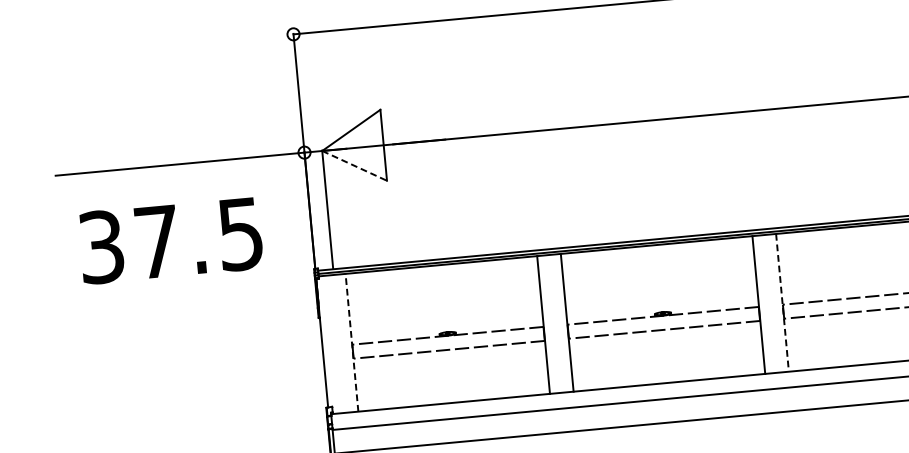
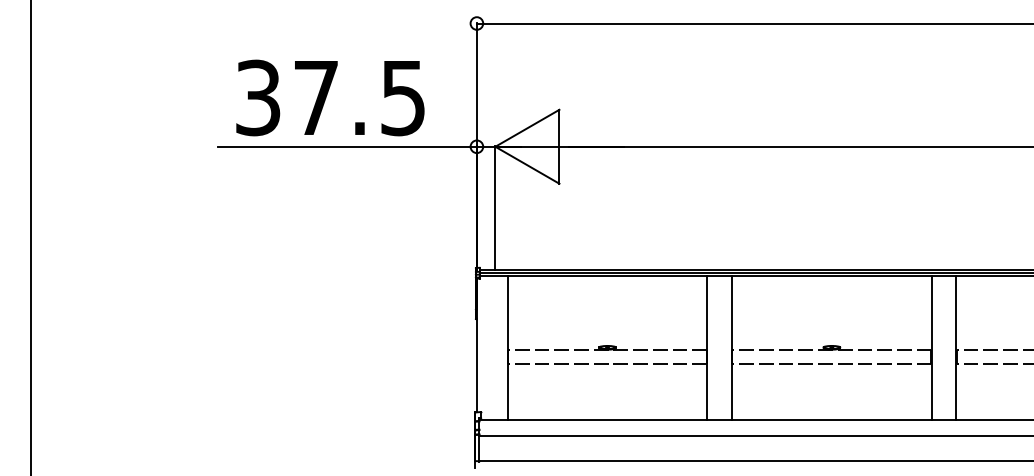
line: (354, 166) -> (527, 165), dashed -> solid
text: (170, 240) -> (330, 97), moved
line: (782, 302) -> (956, 347), dashed -> solid
line: (351, 342) -> (507, 347), dashed -> solid

